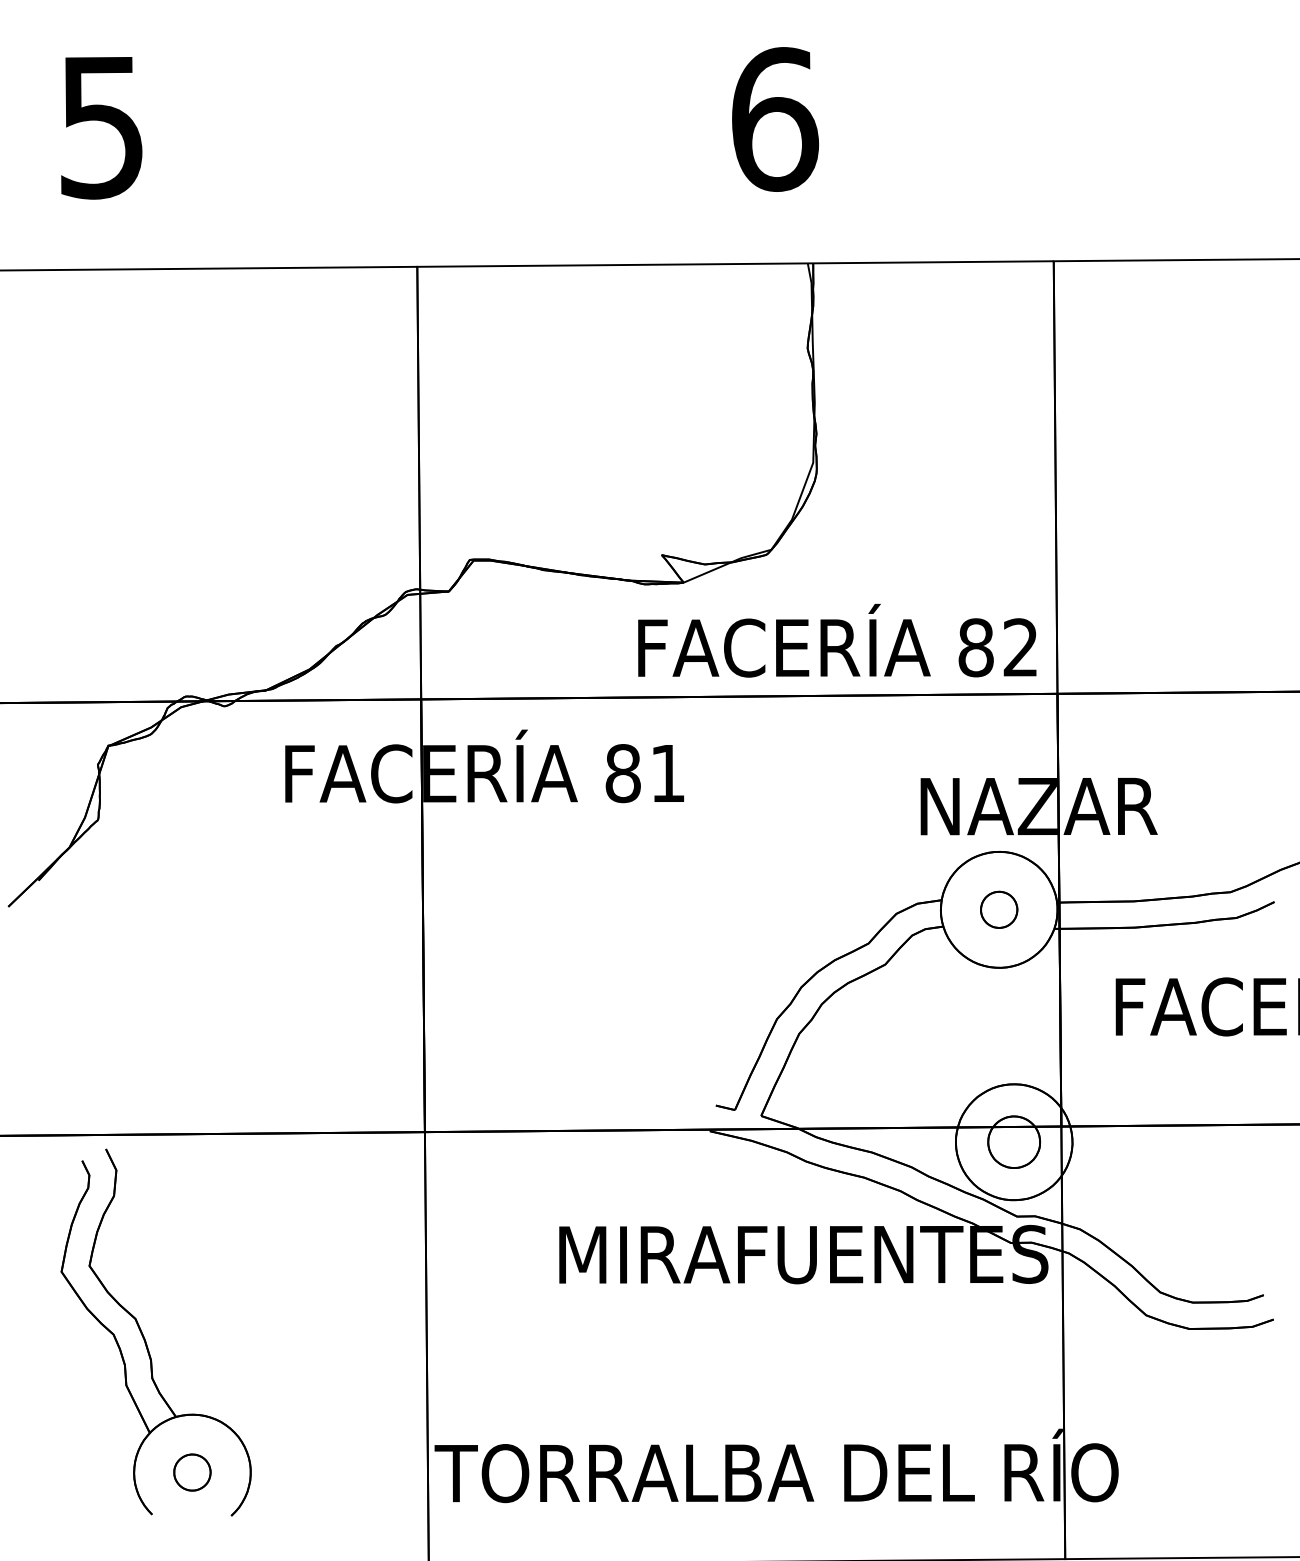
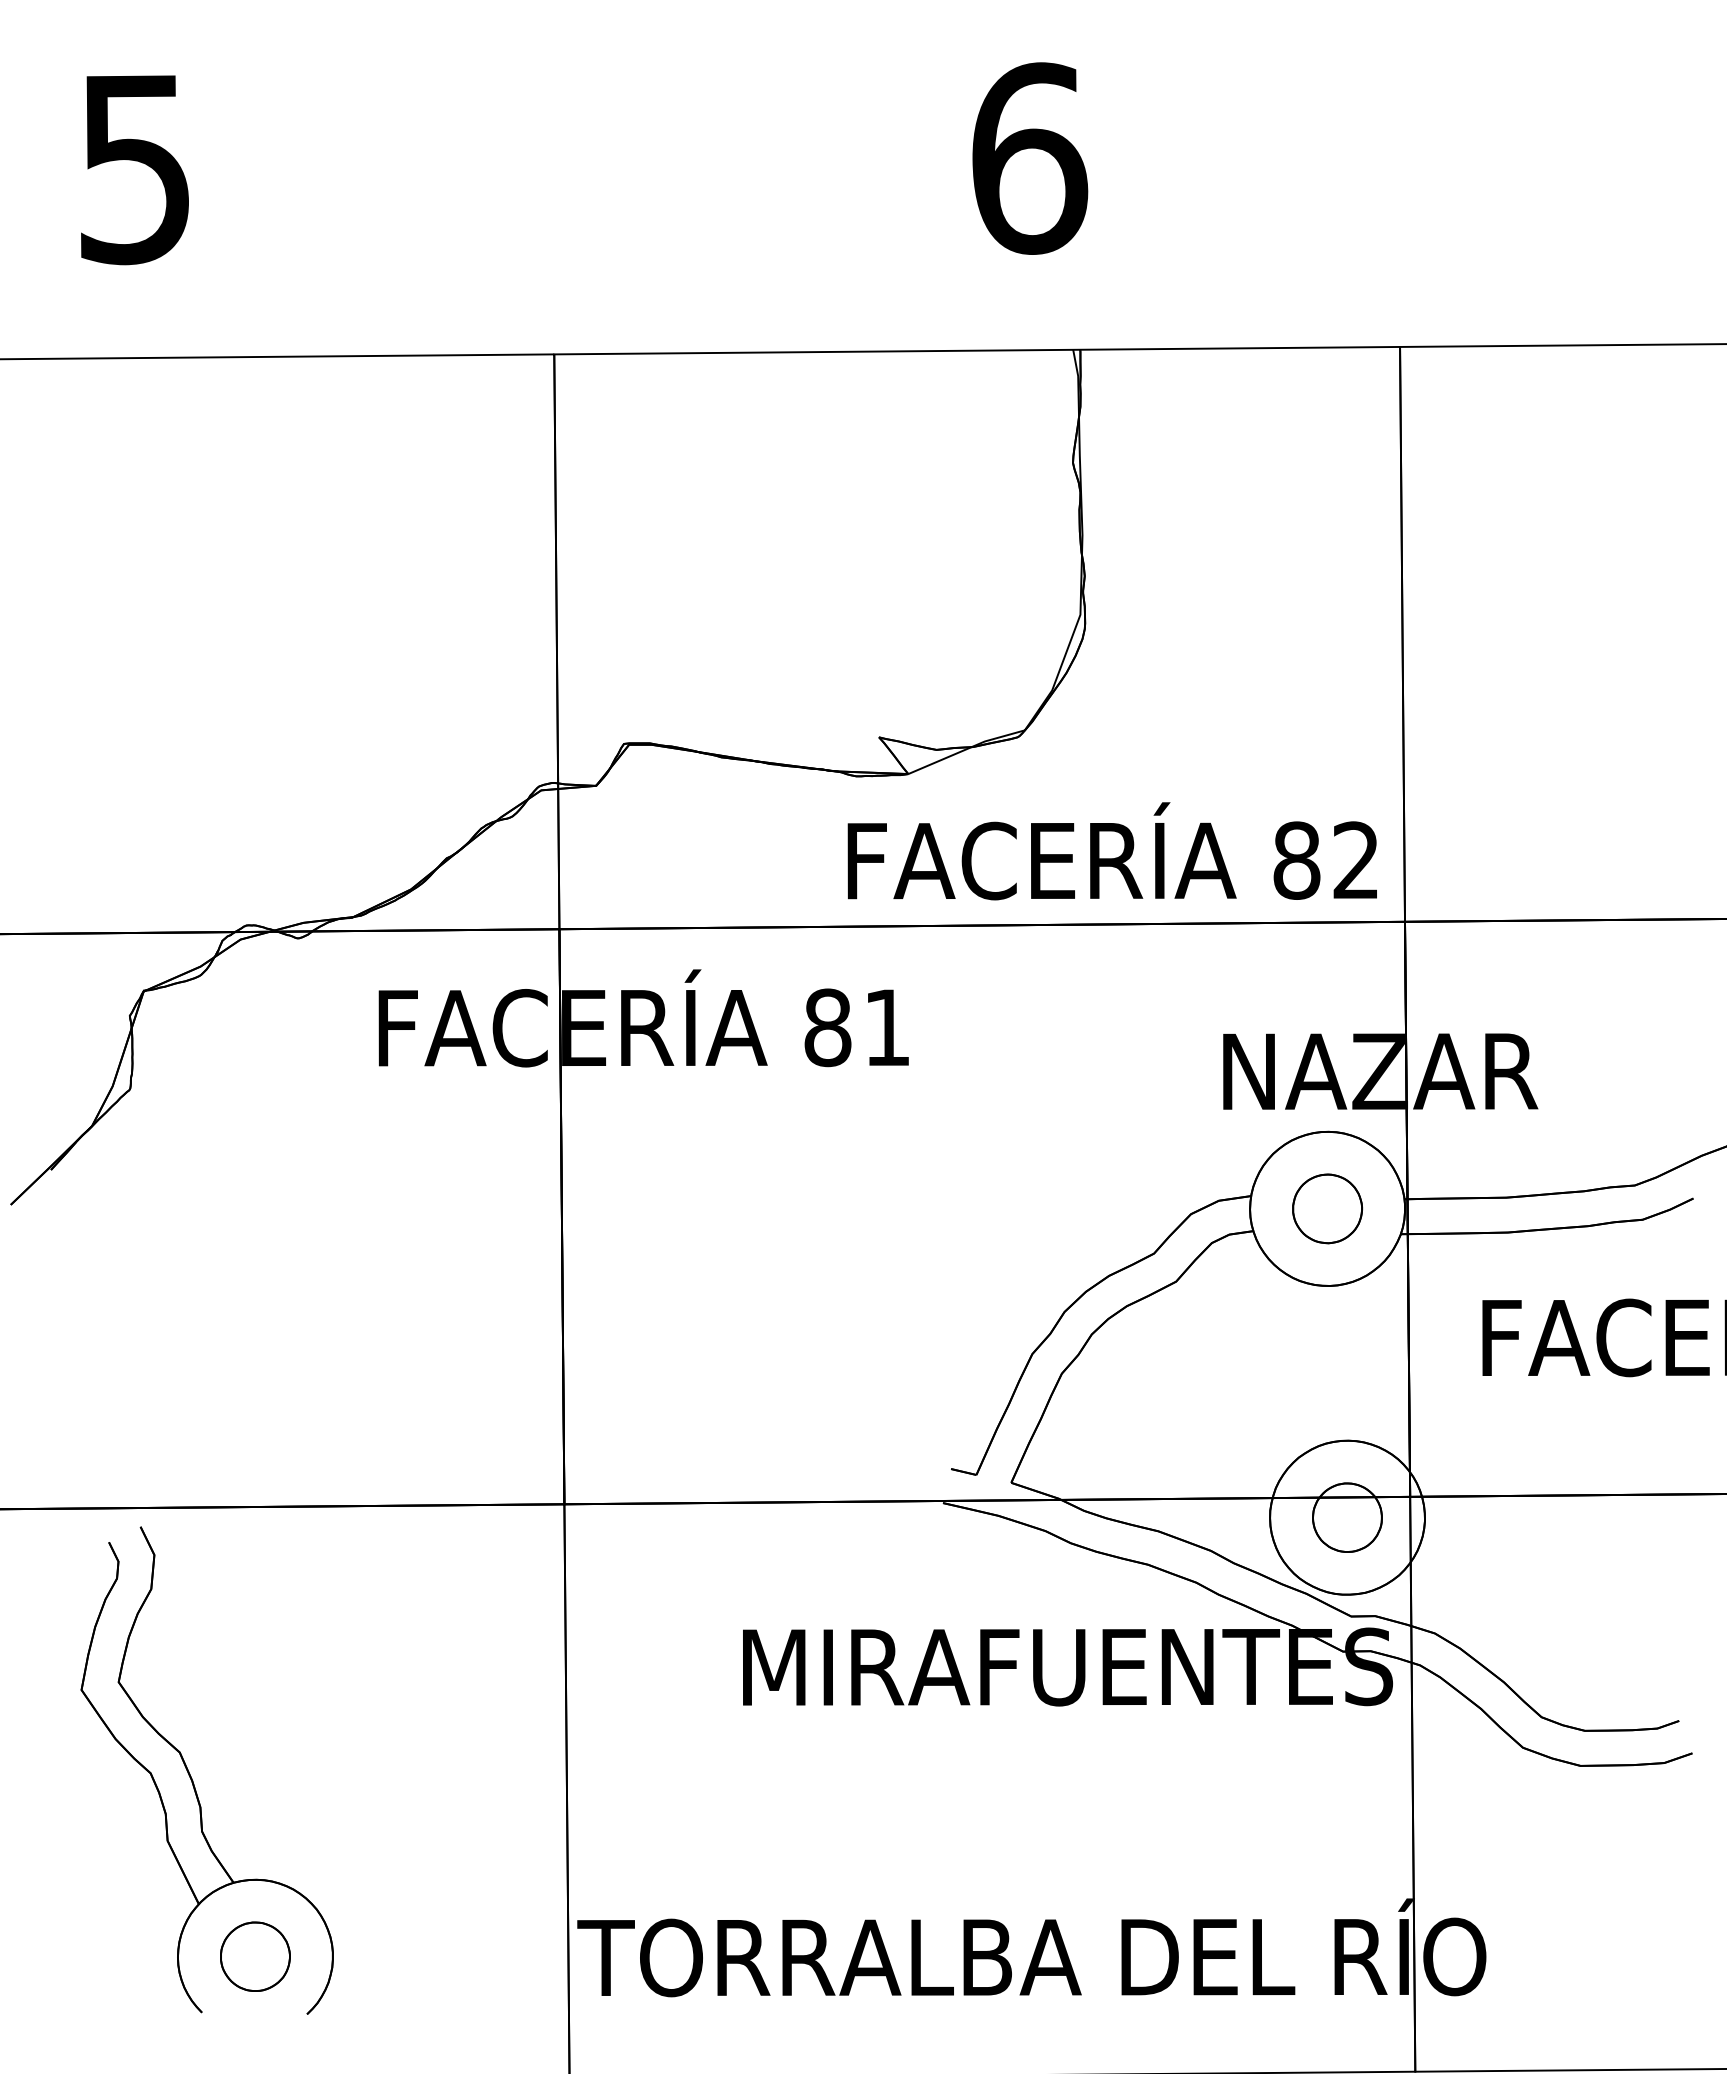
part: (999, 909) -> (1327, 1208), size x1.43
part: (192, 1472) -> (255, 1956), size x1.43

